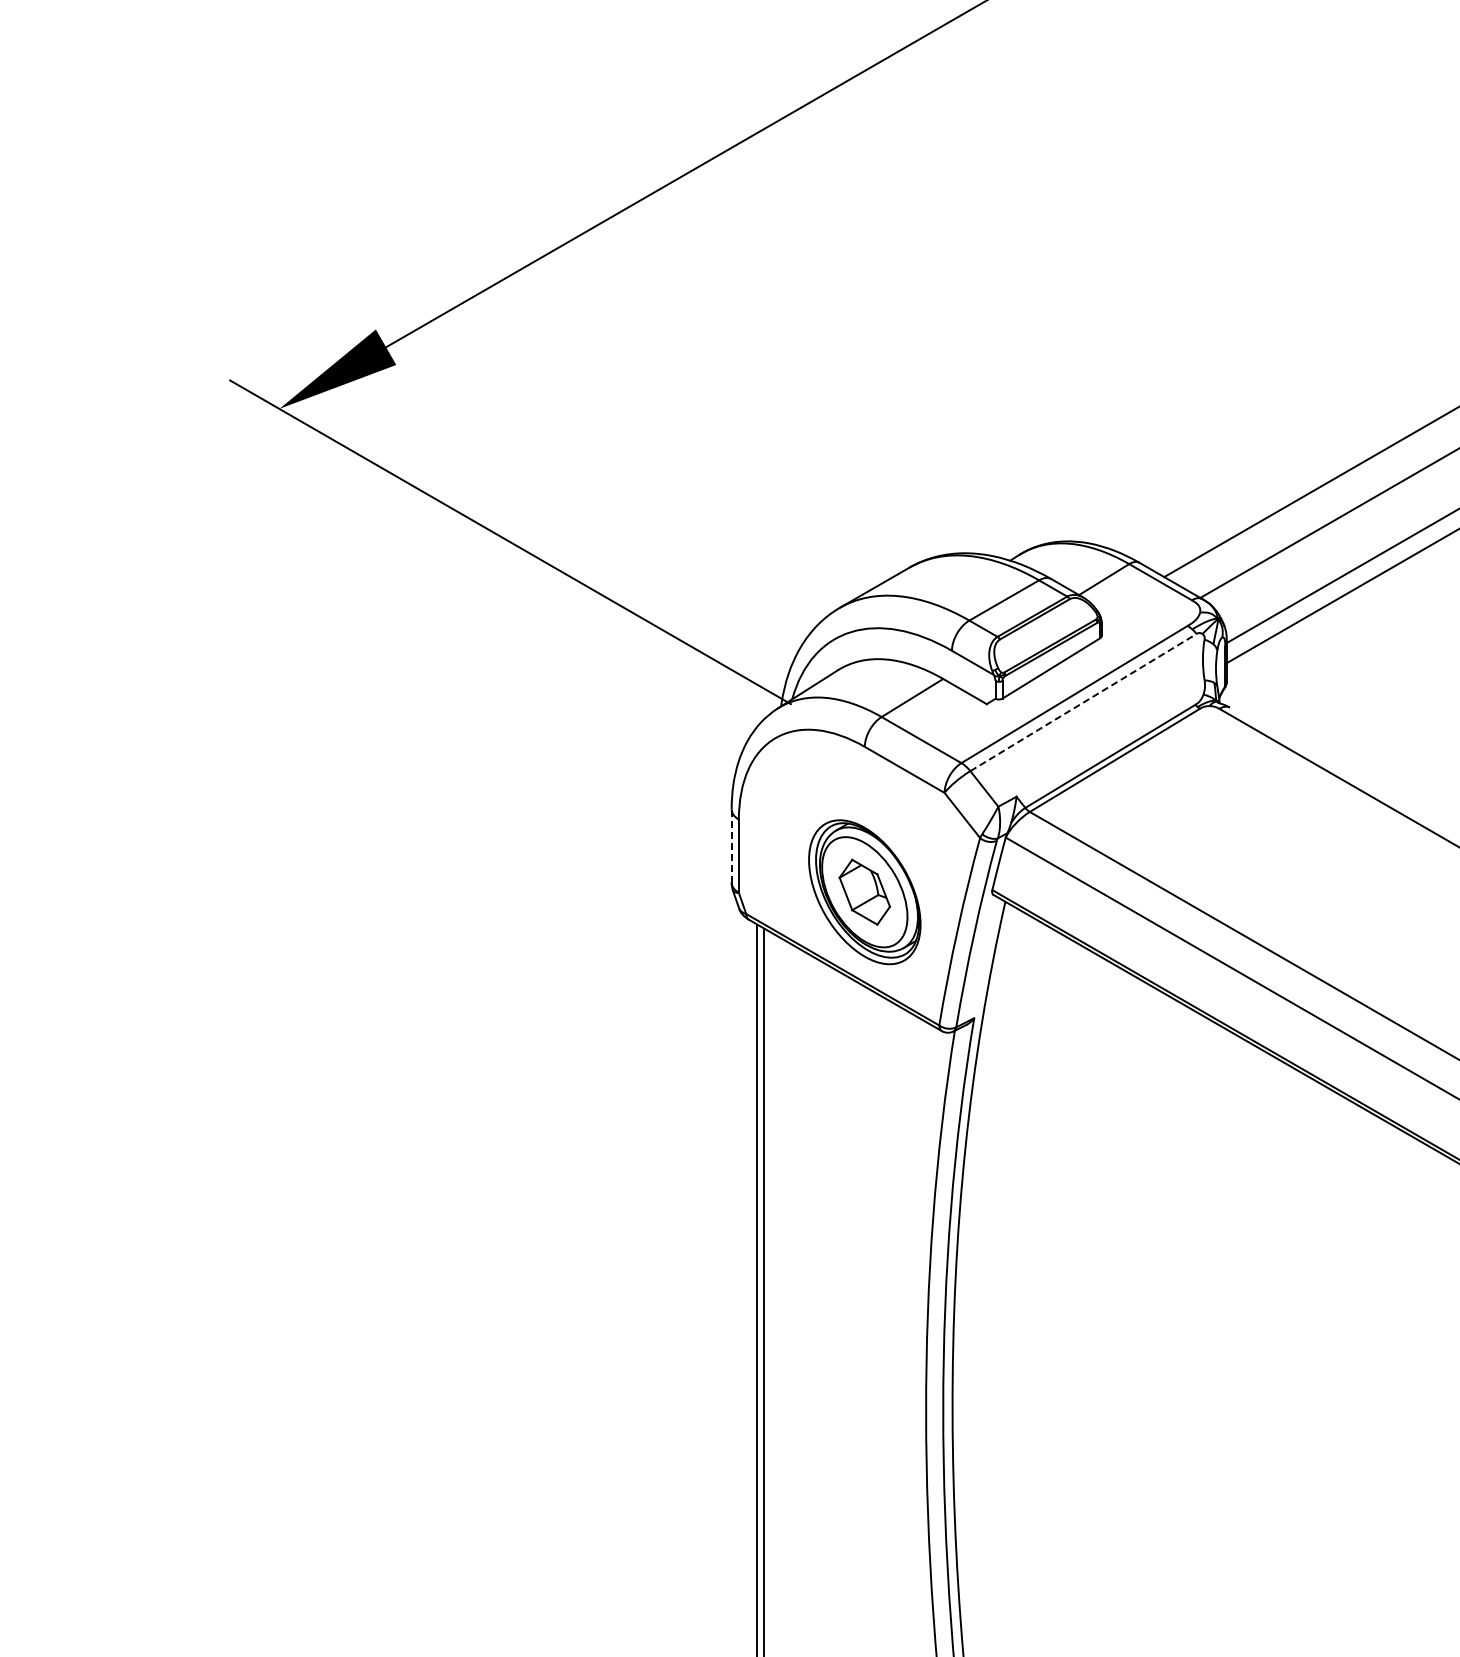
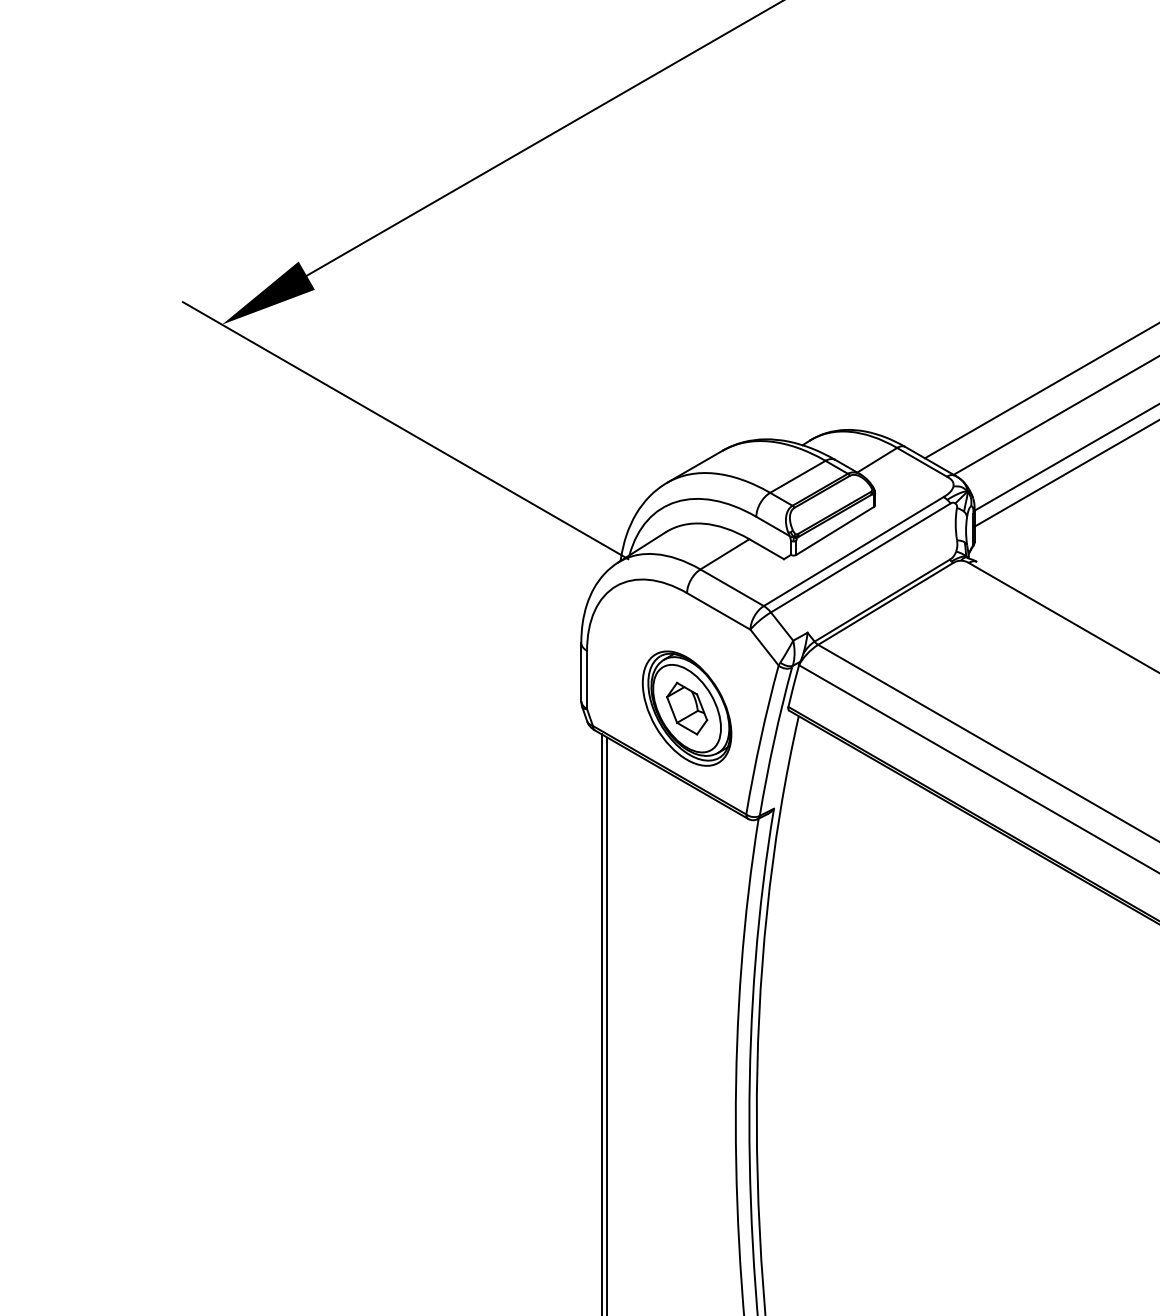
line: (1083, 702) -> (860, 557), dashed -> solid
line: (731, 846) -> (581, 672), dashed -> solid

